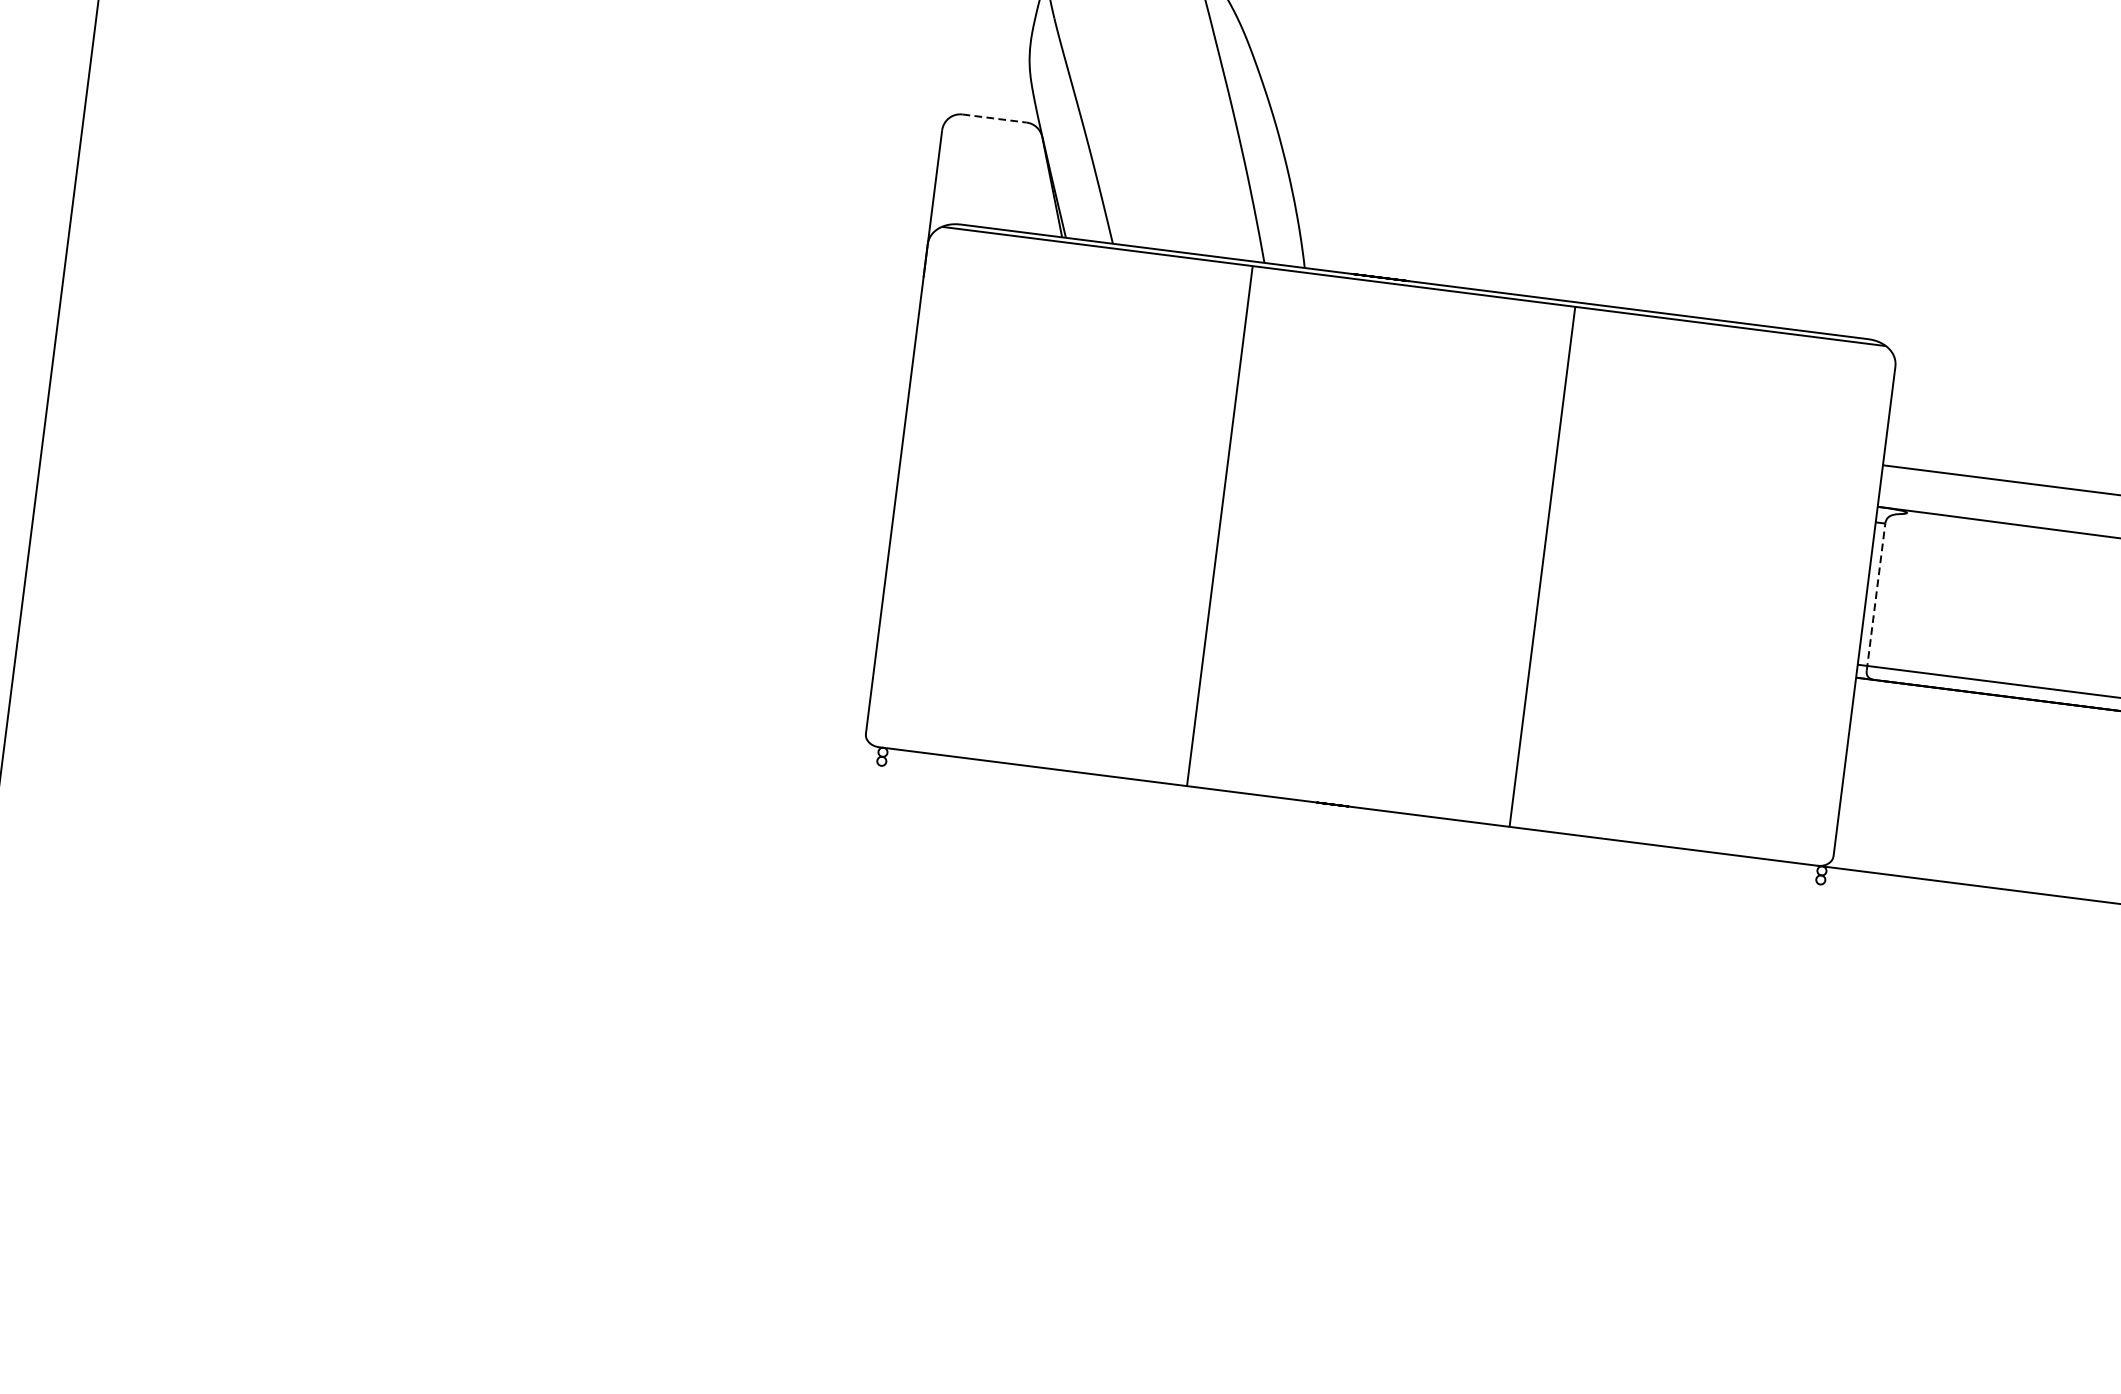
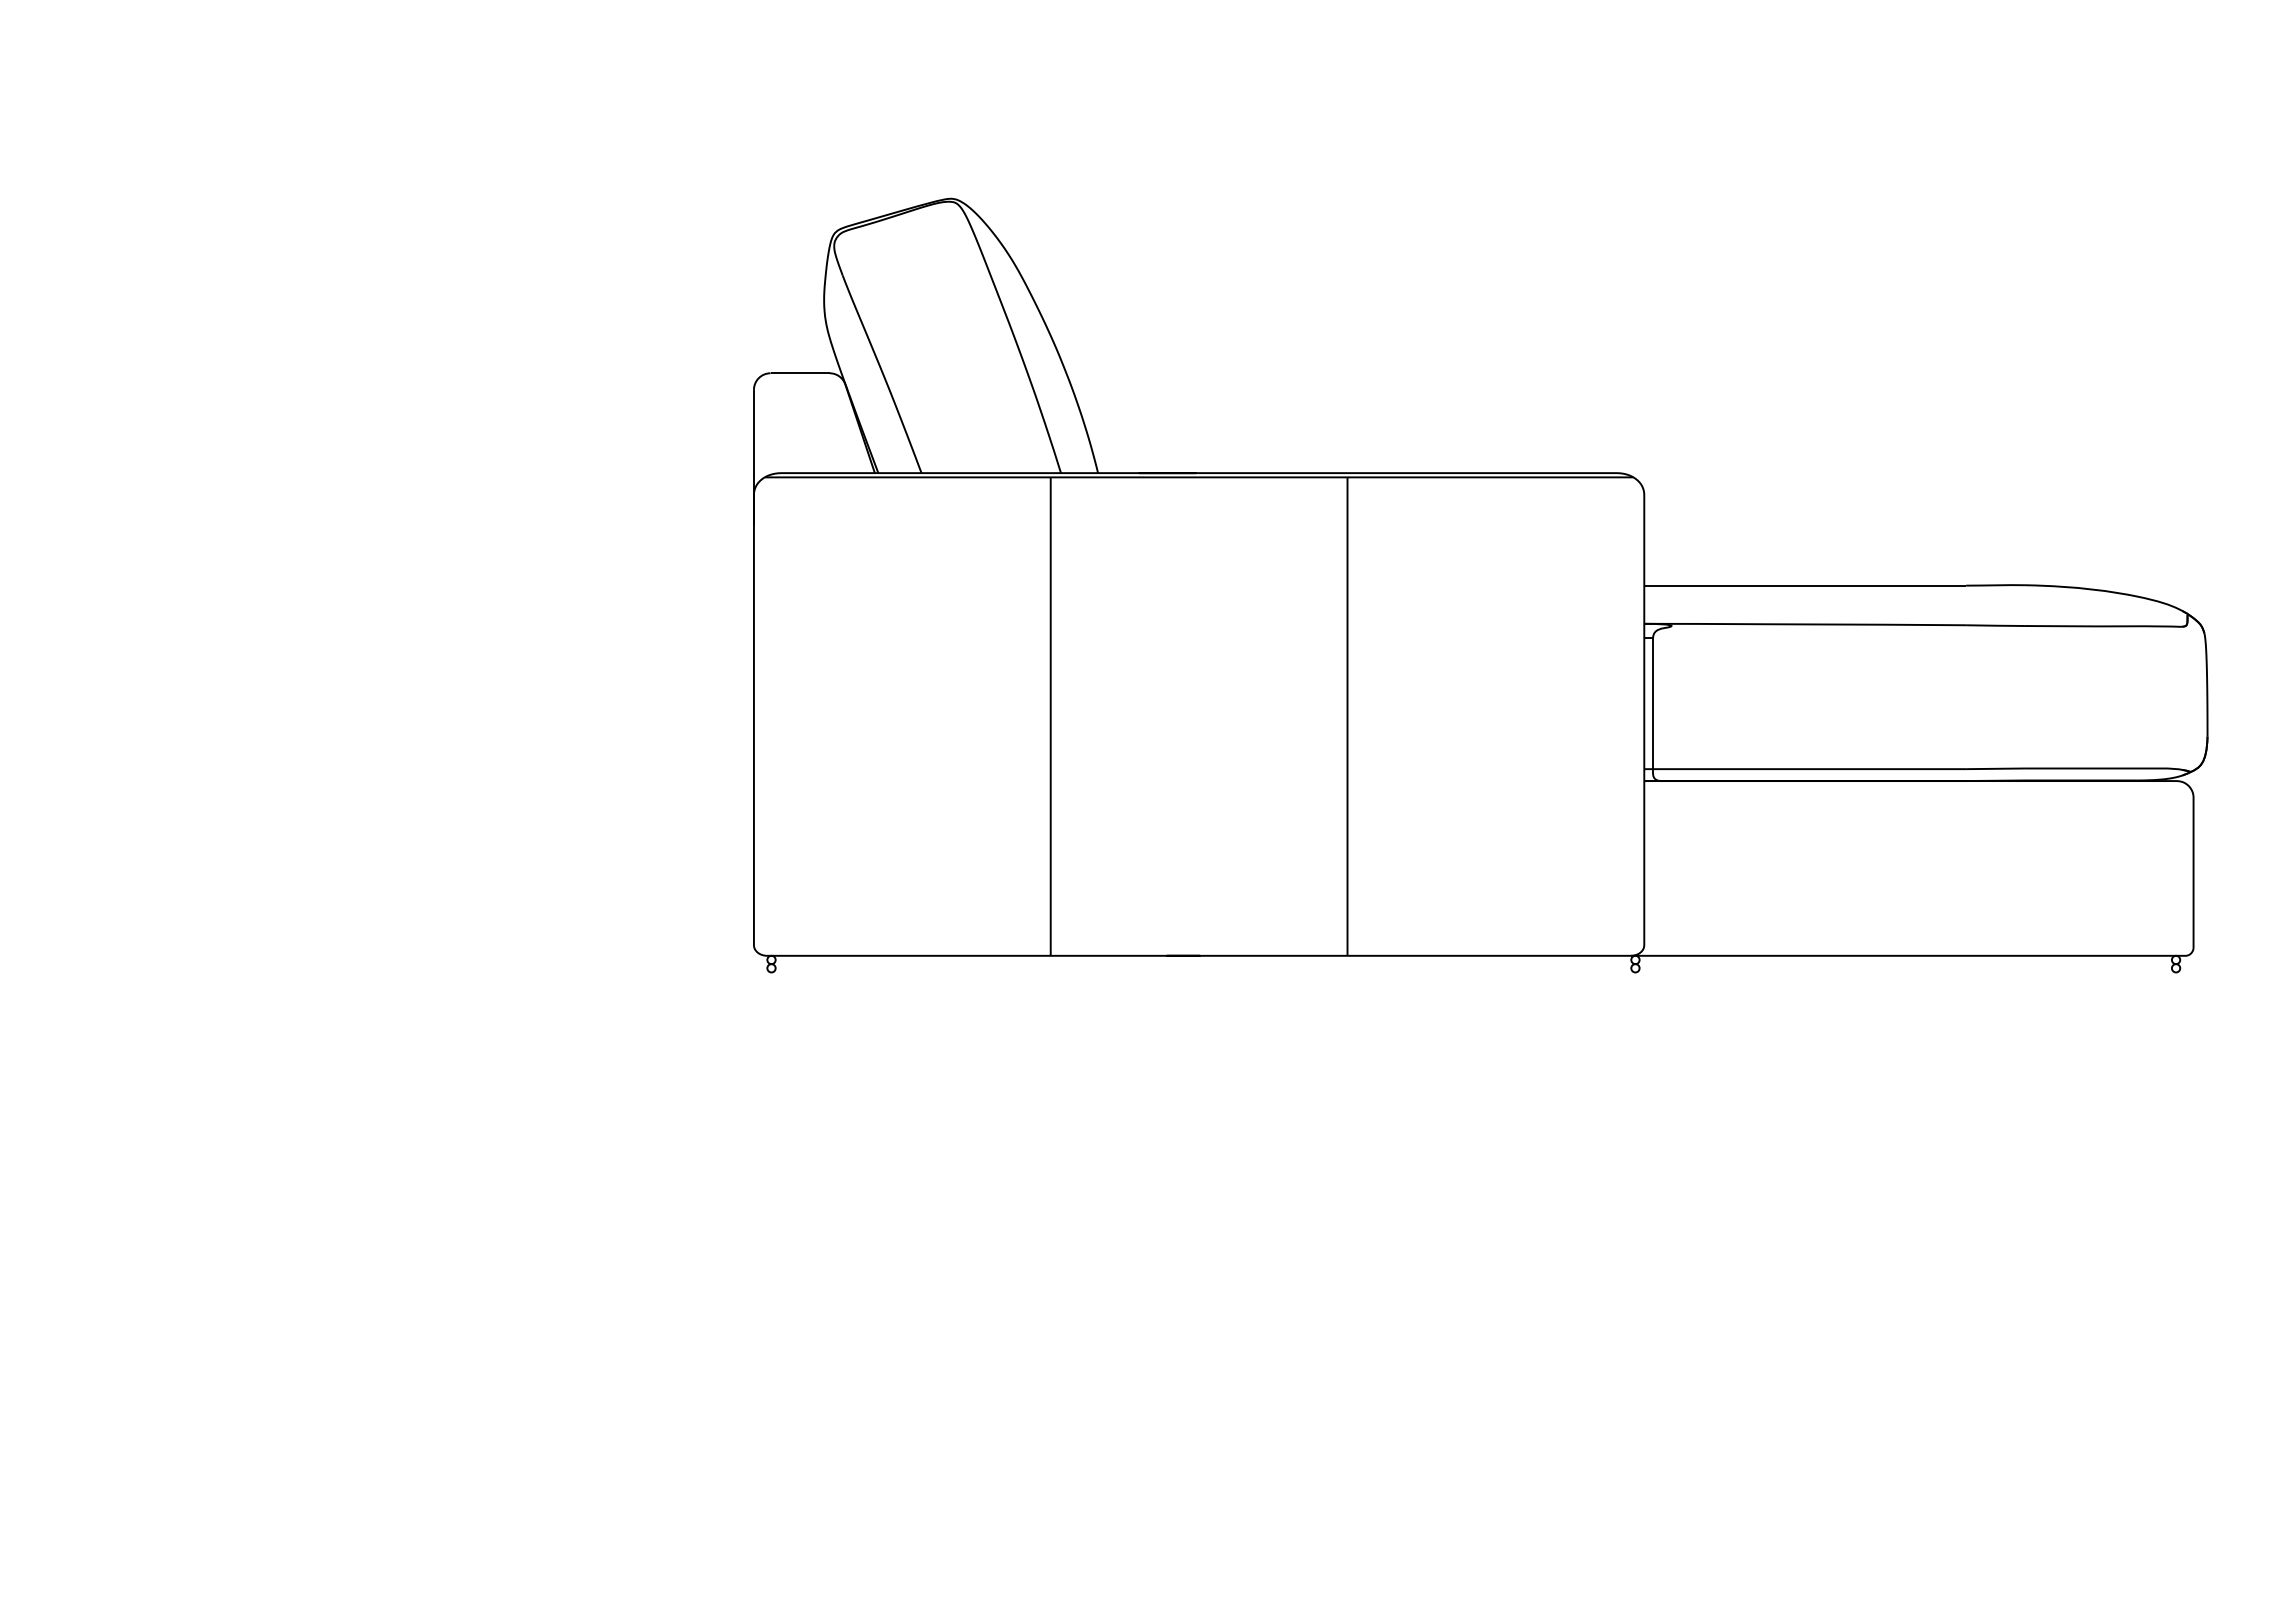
line: (995, 118) -> (800, 373), dashed -> solid
line: (1876, 596) -> (1653, 705), dashed -> solid

